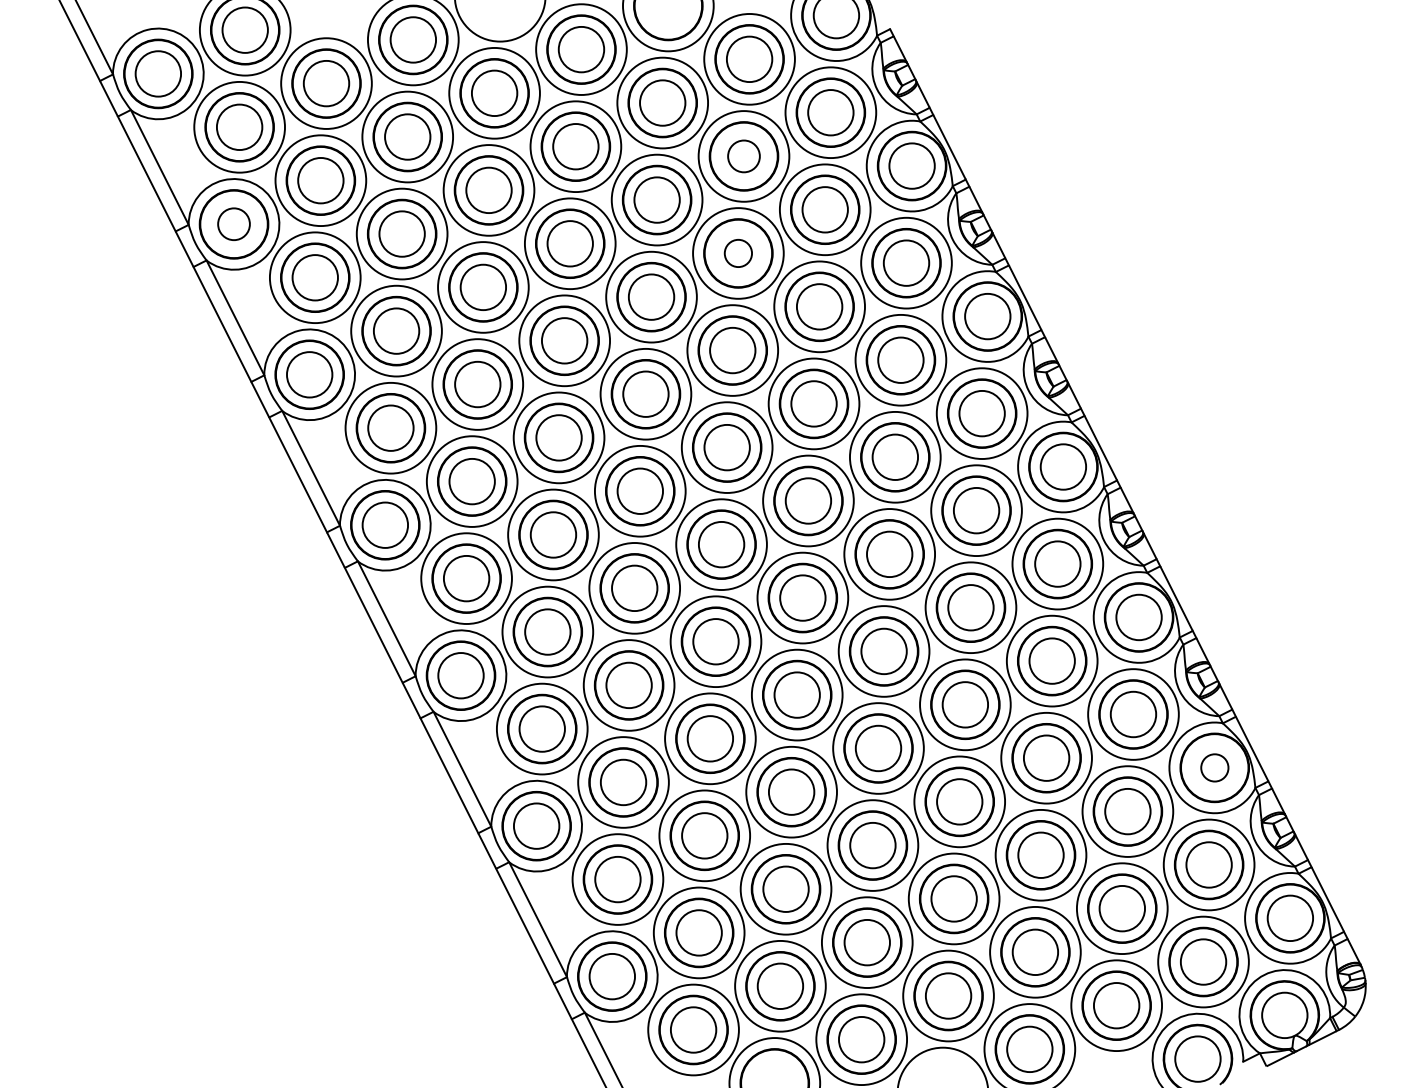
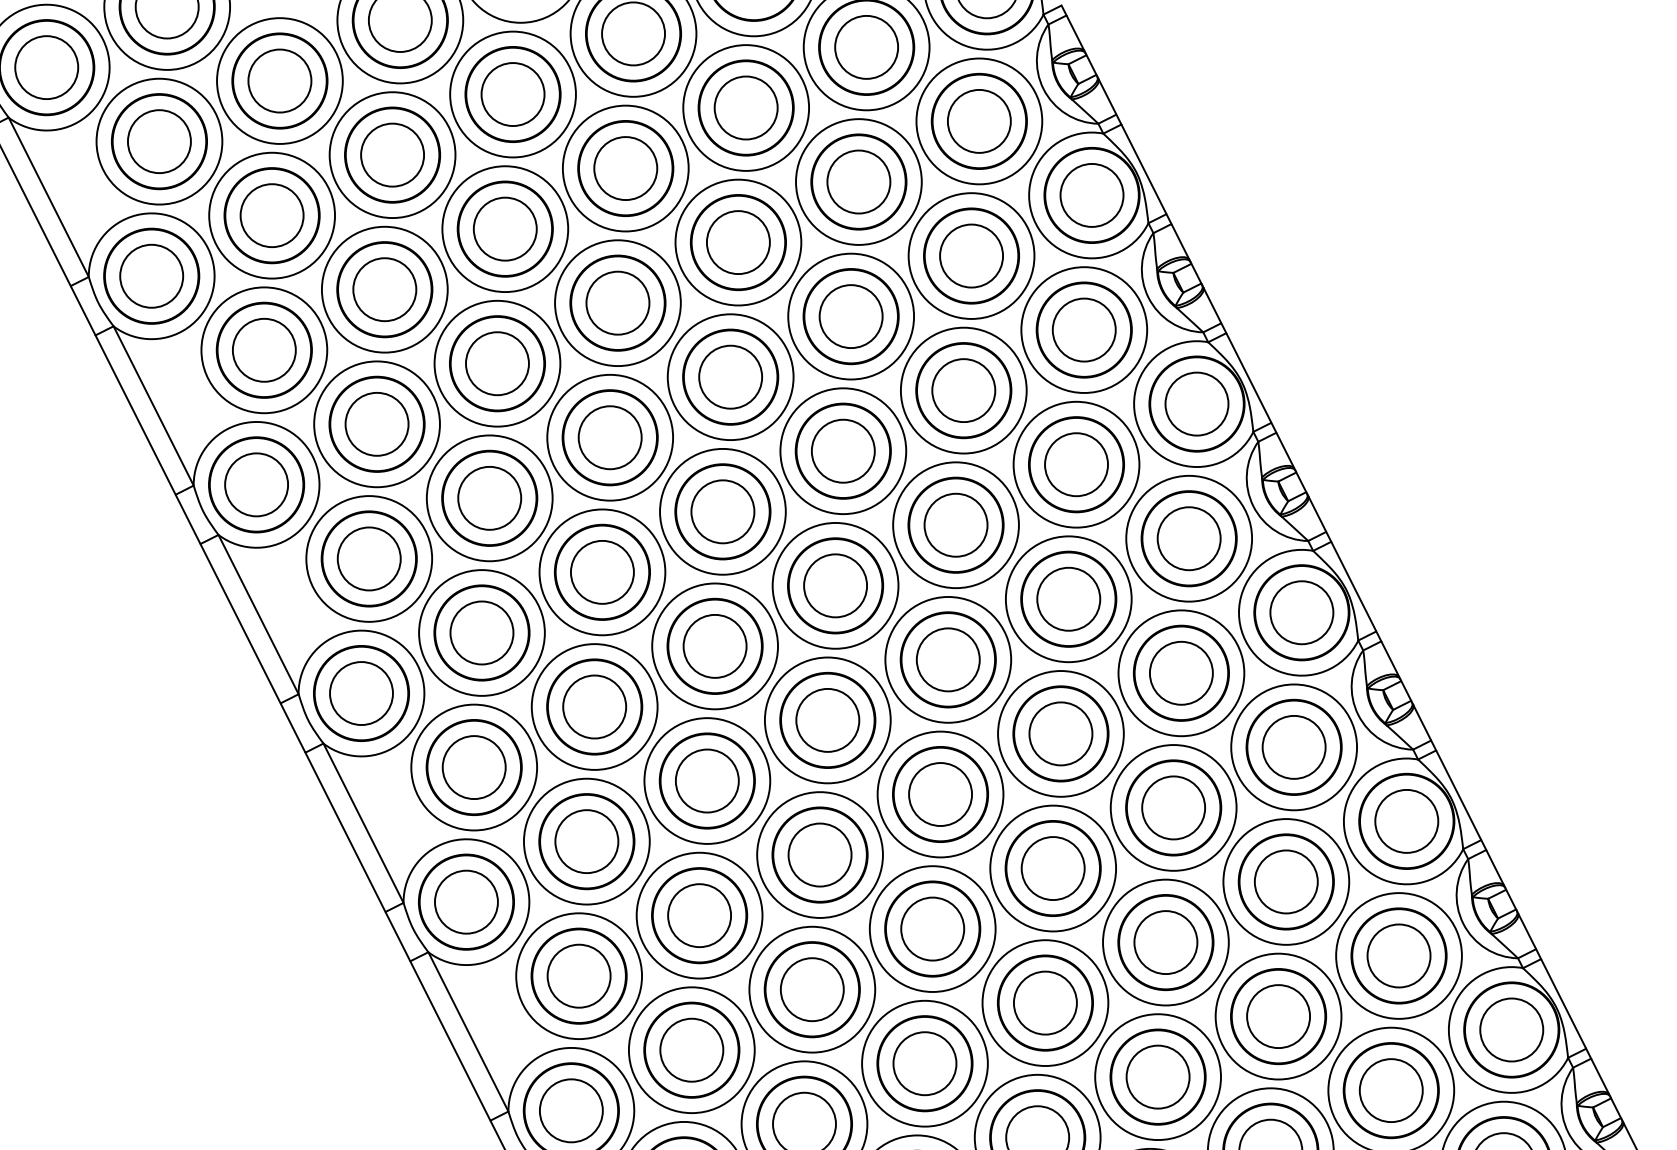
circle: (743, 156) -> (858, 182), size x1.43
circle: (233, 223) -> (150, 275), size x1.43
circle: (738, 253) -> (851, 316), size x1.67
circle: (1214, 767) -> (1511, 1029), size x1.67

